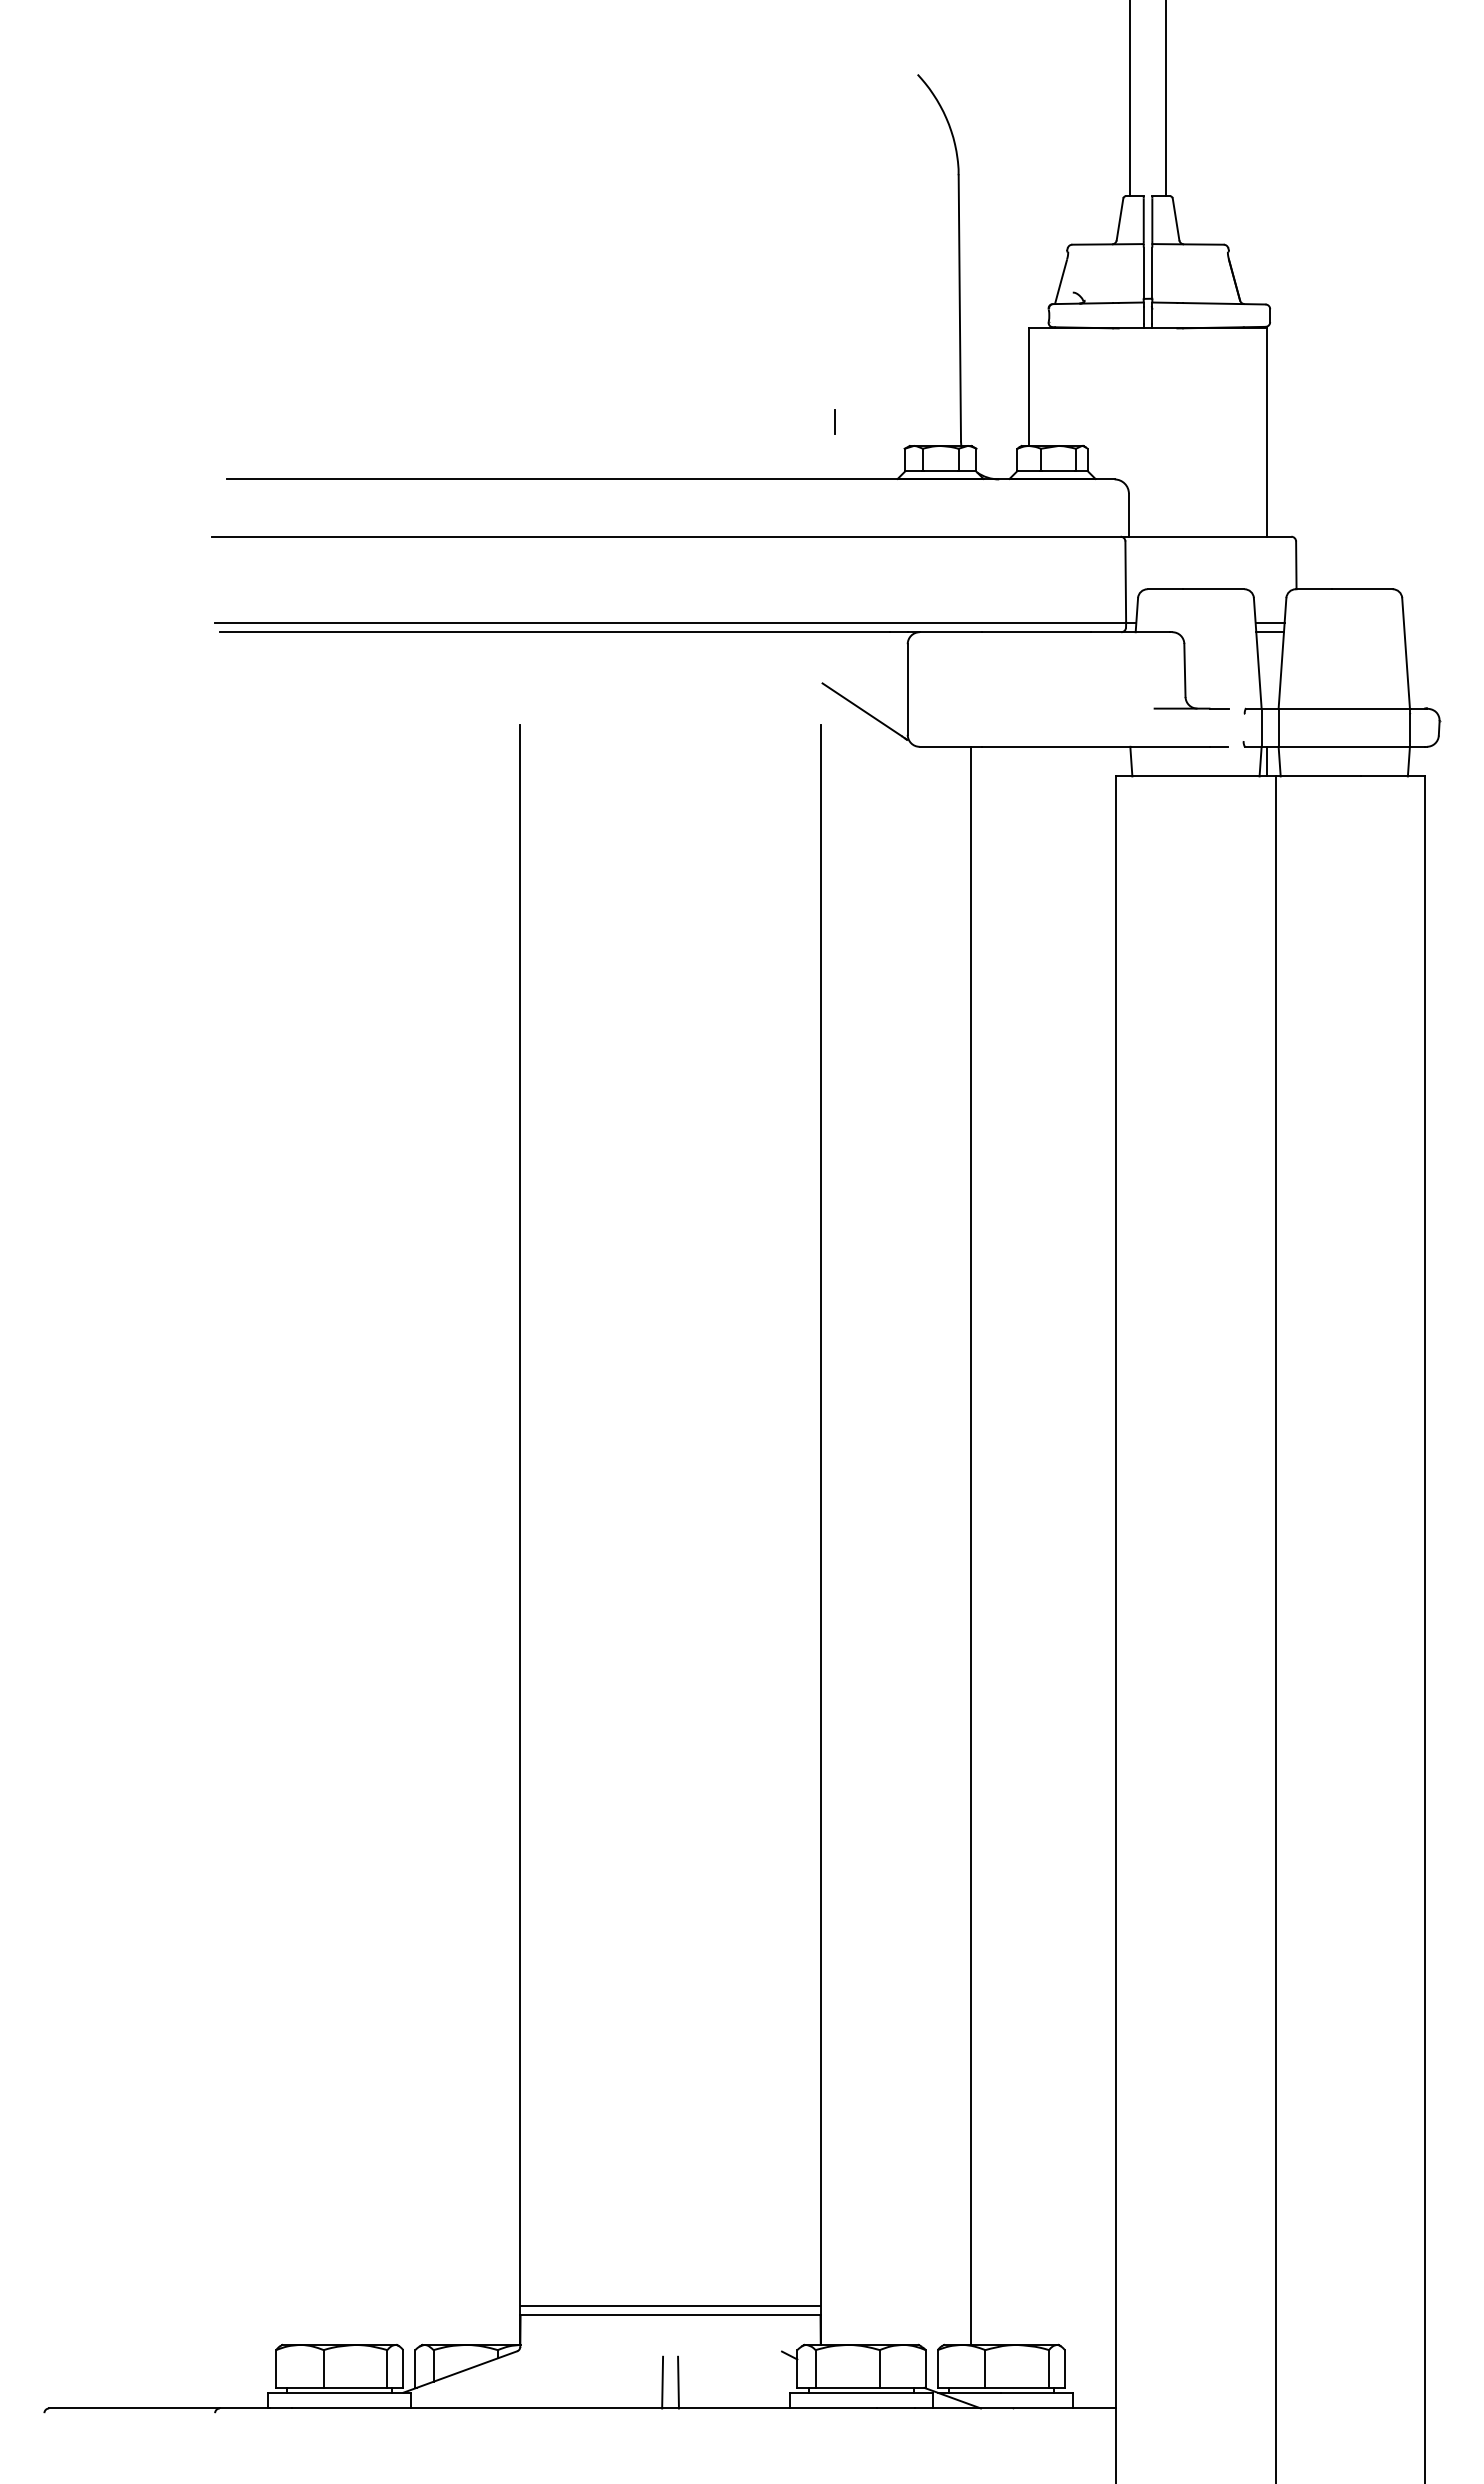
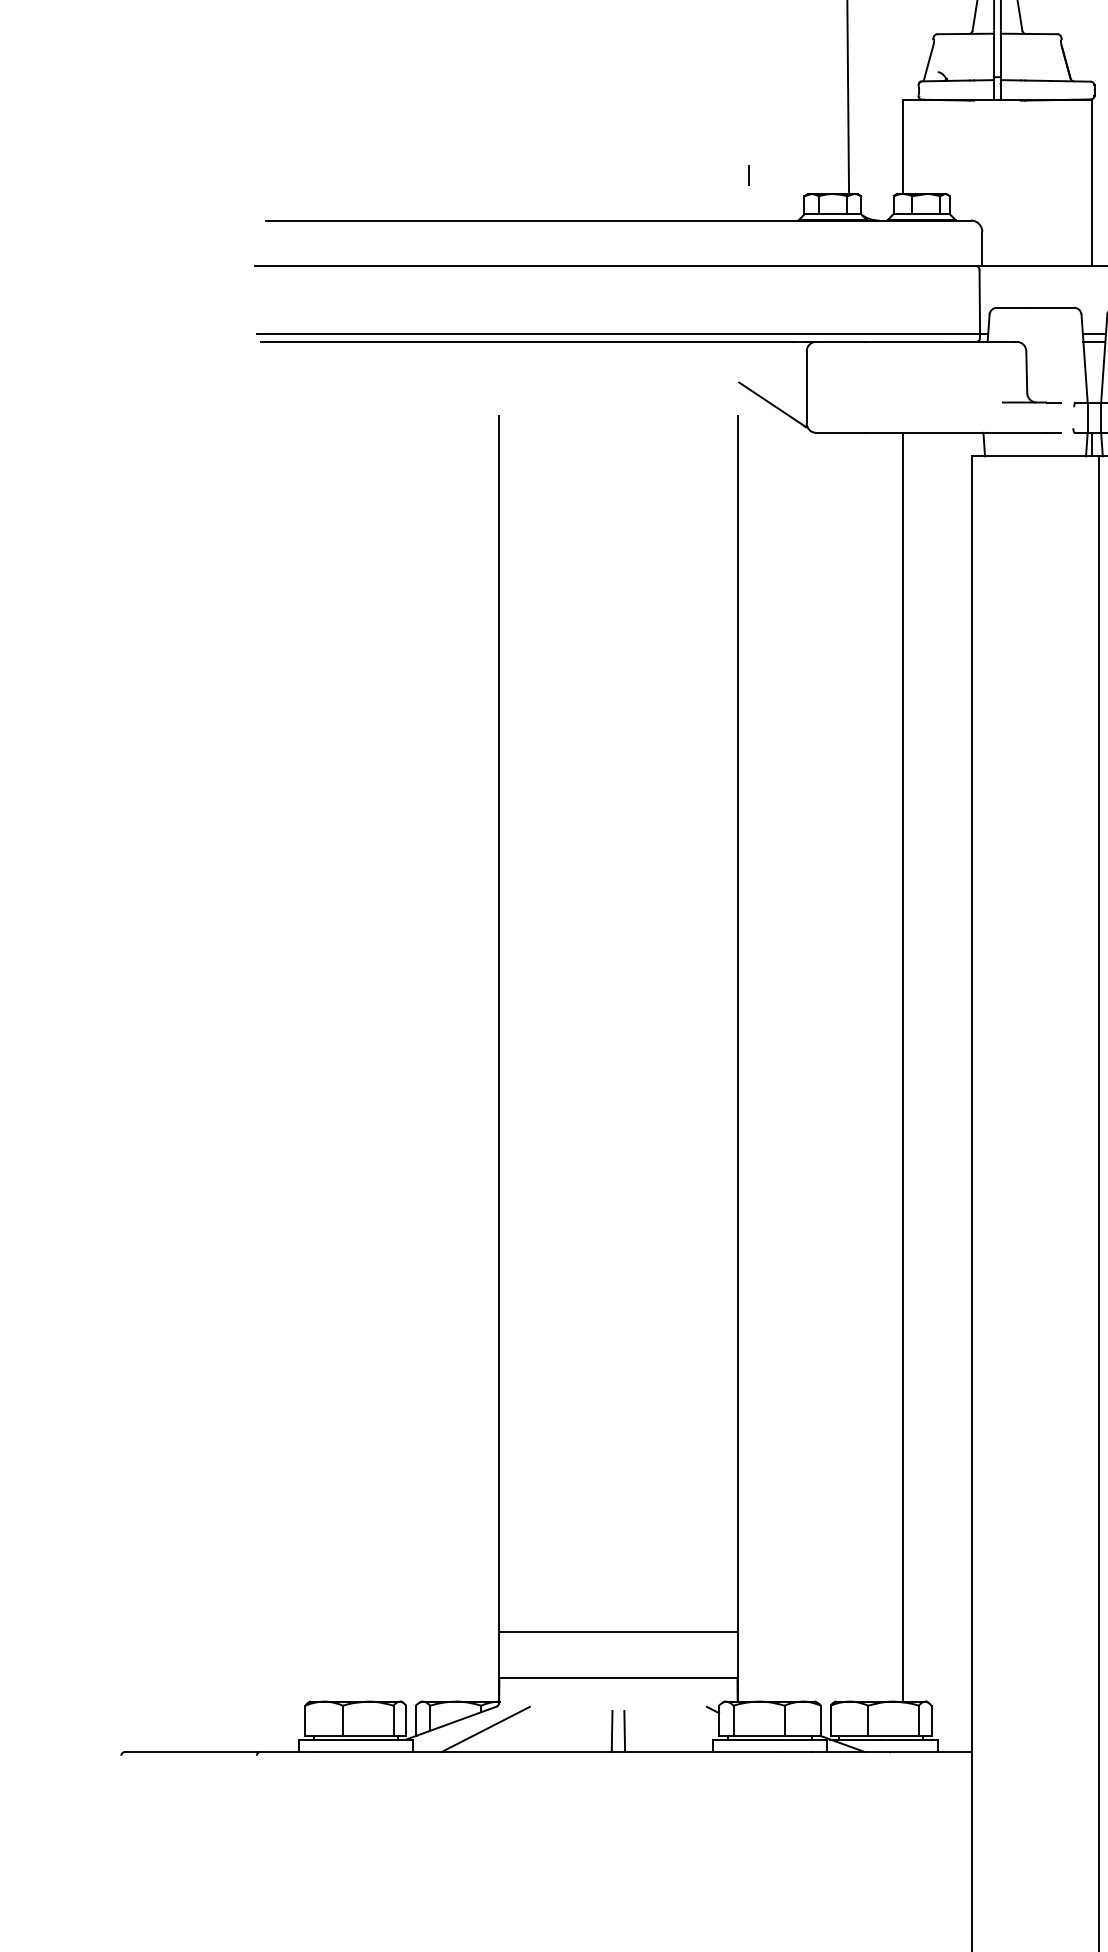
line: (970, 1545) -> (902, 1066), moved
line: (670, 2306) -> (618, 1632), moved
line: (503, 2379) -> (485, 1729), added

